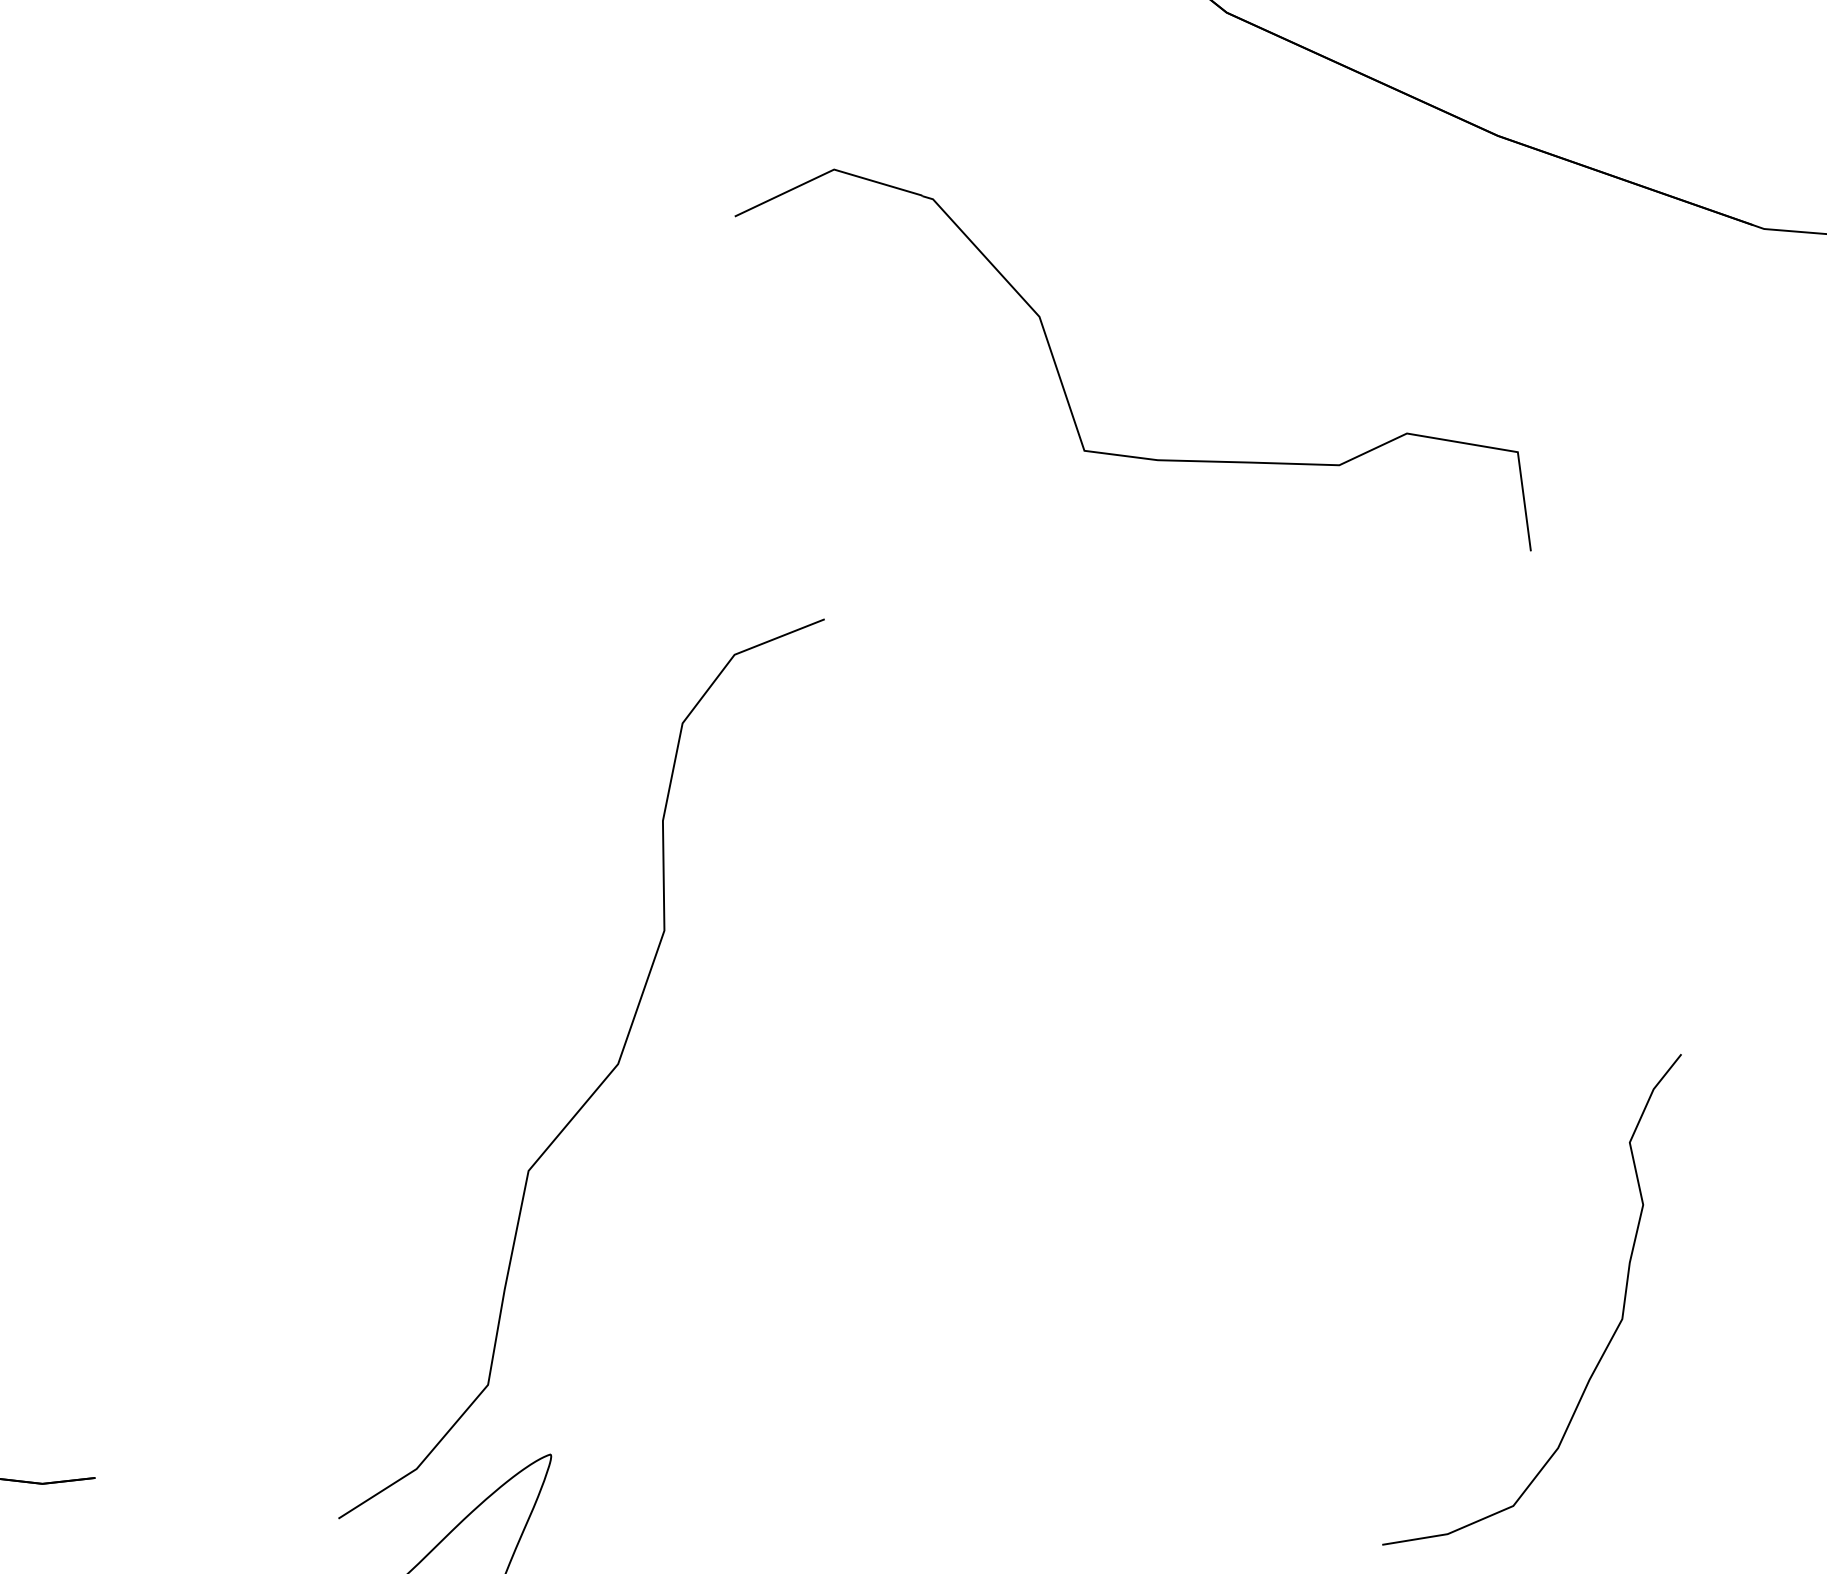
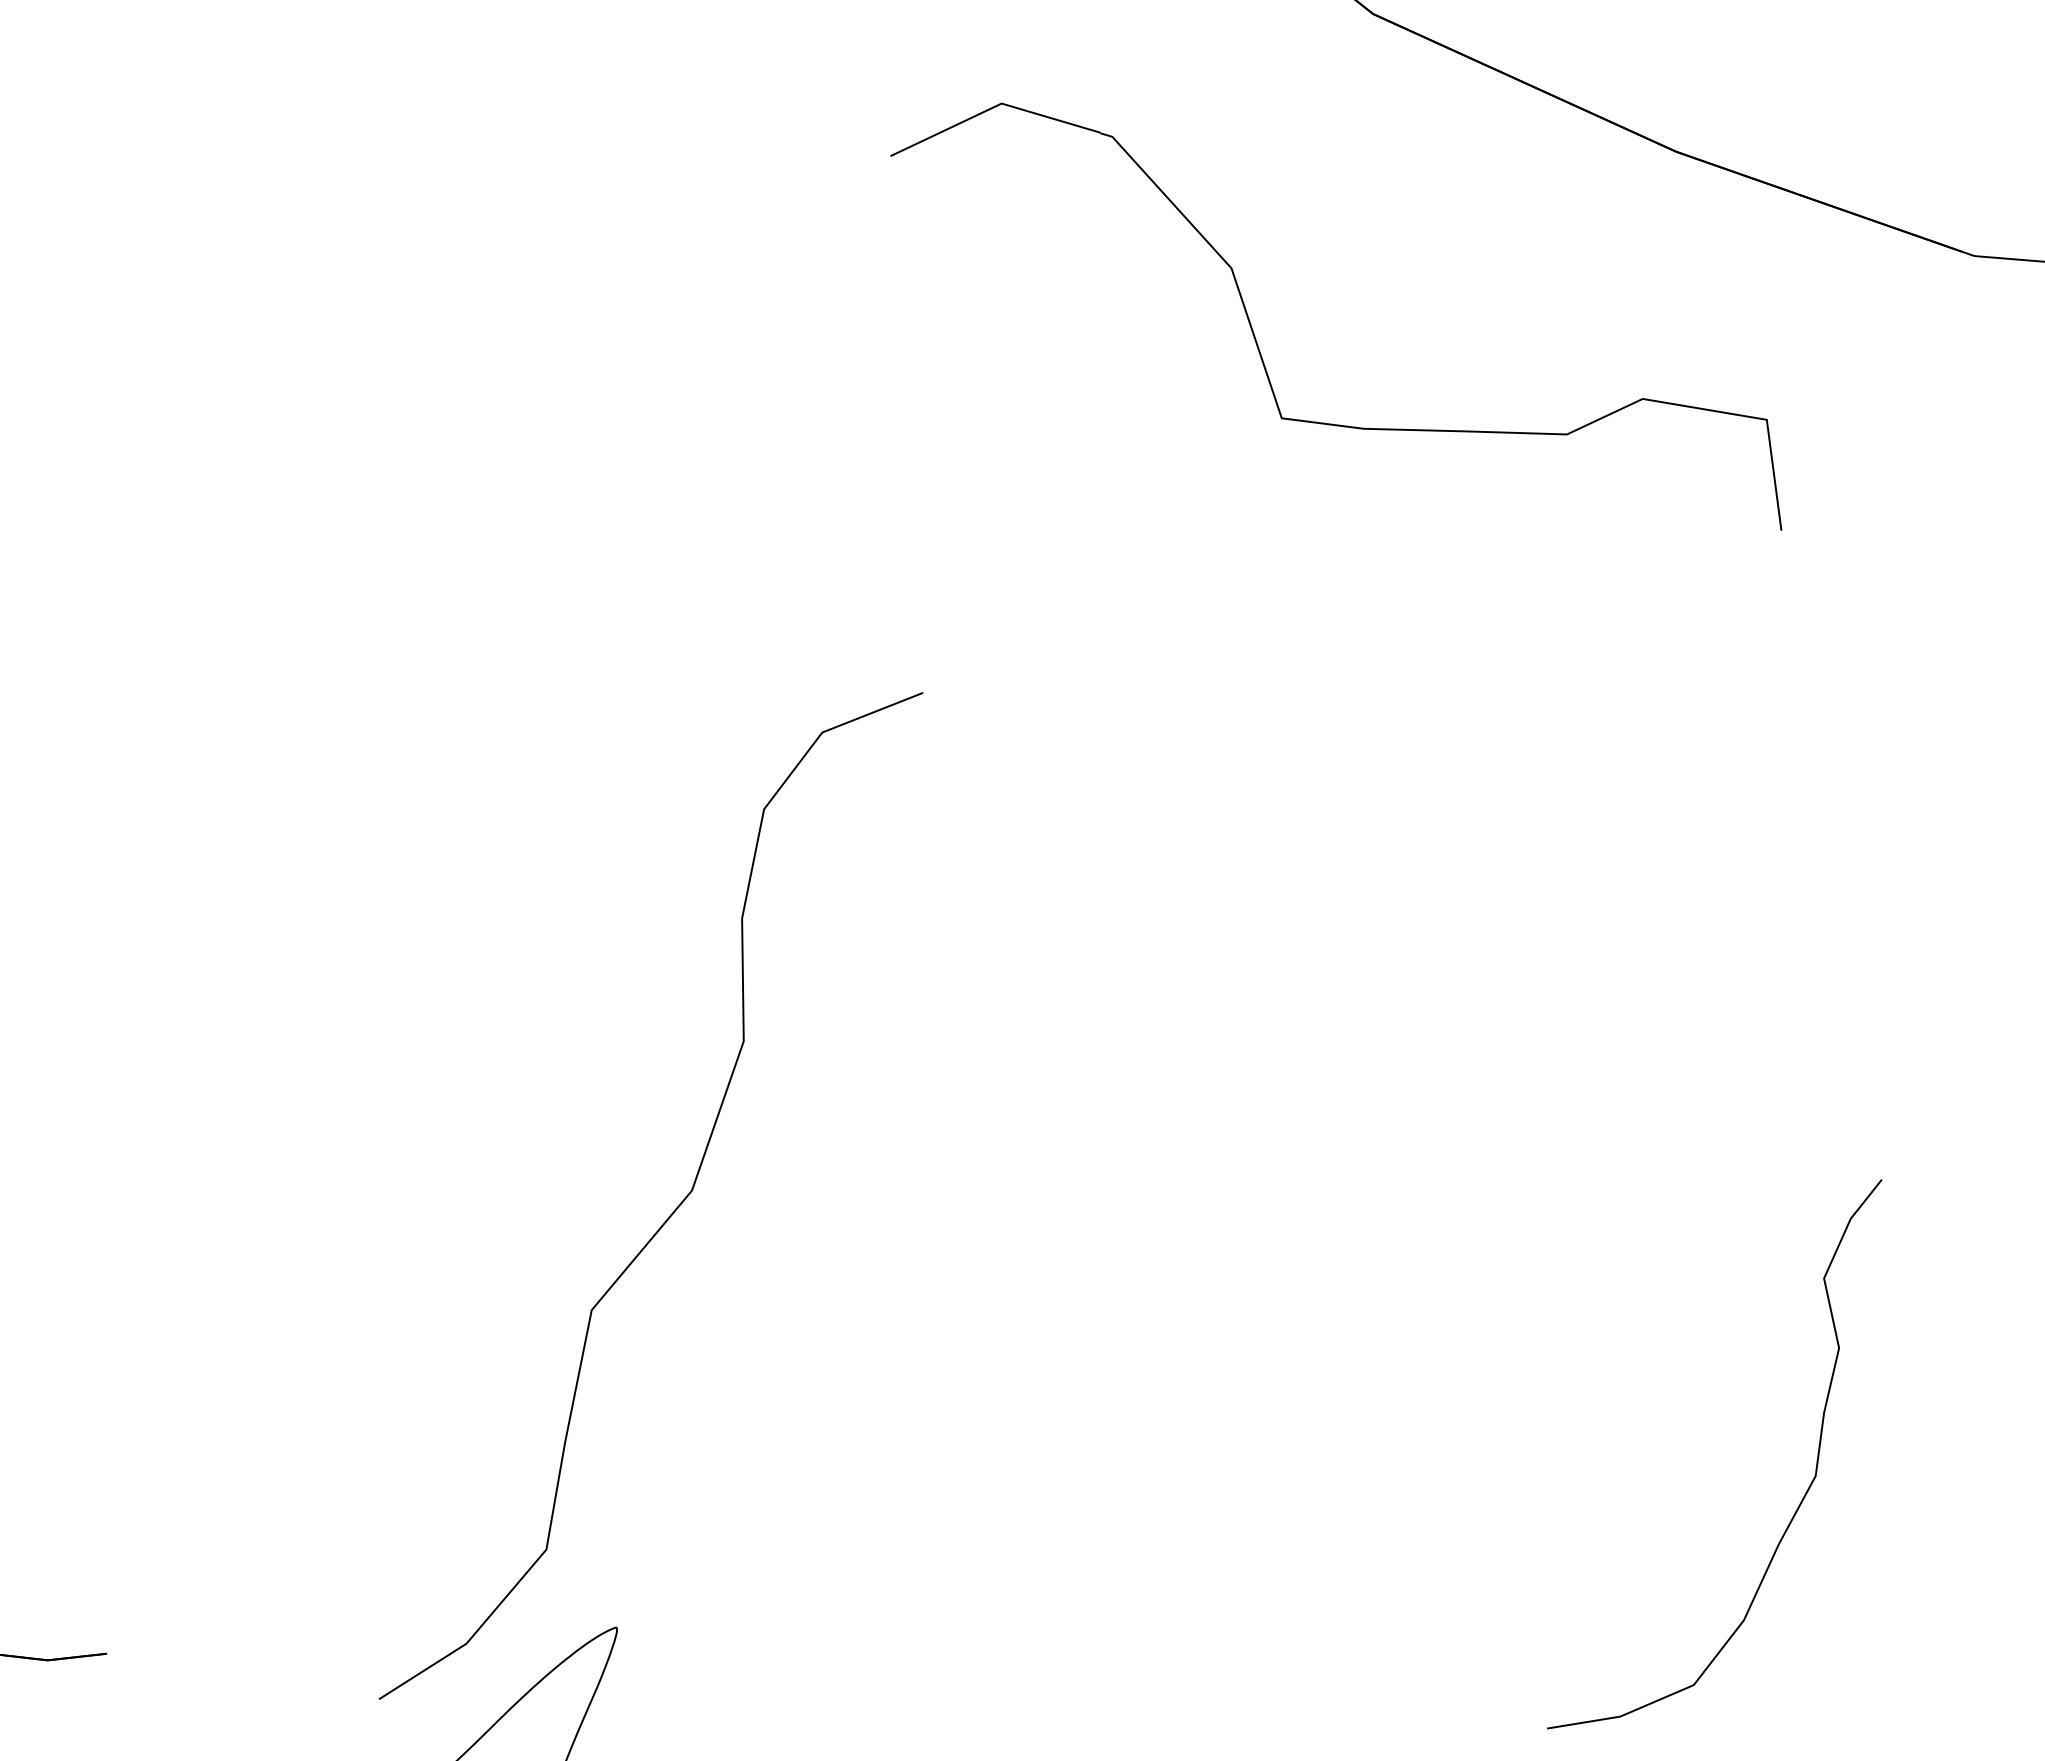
part: (1062, 383) -> (1257, 342), moved

